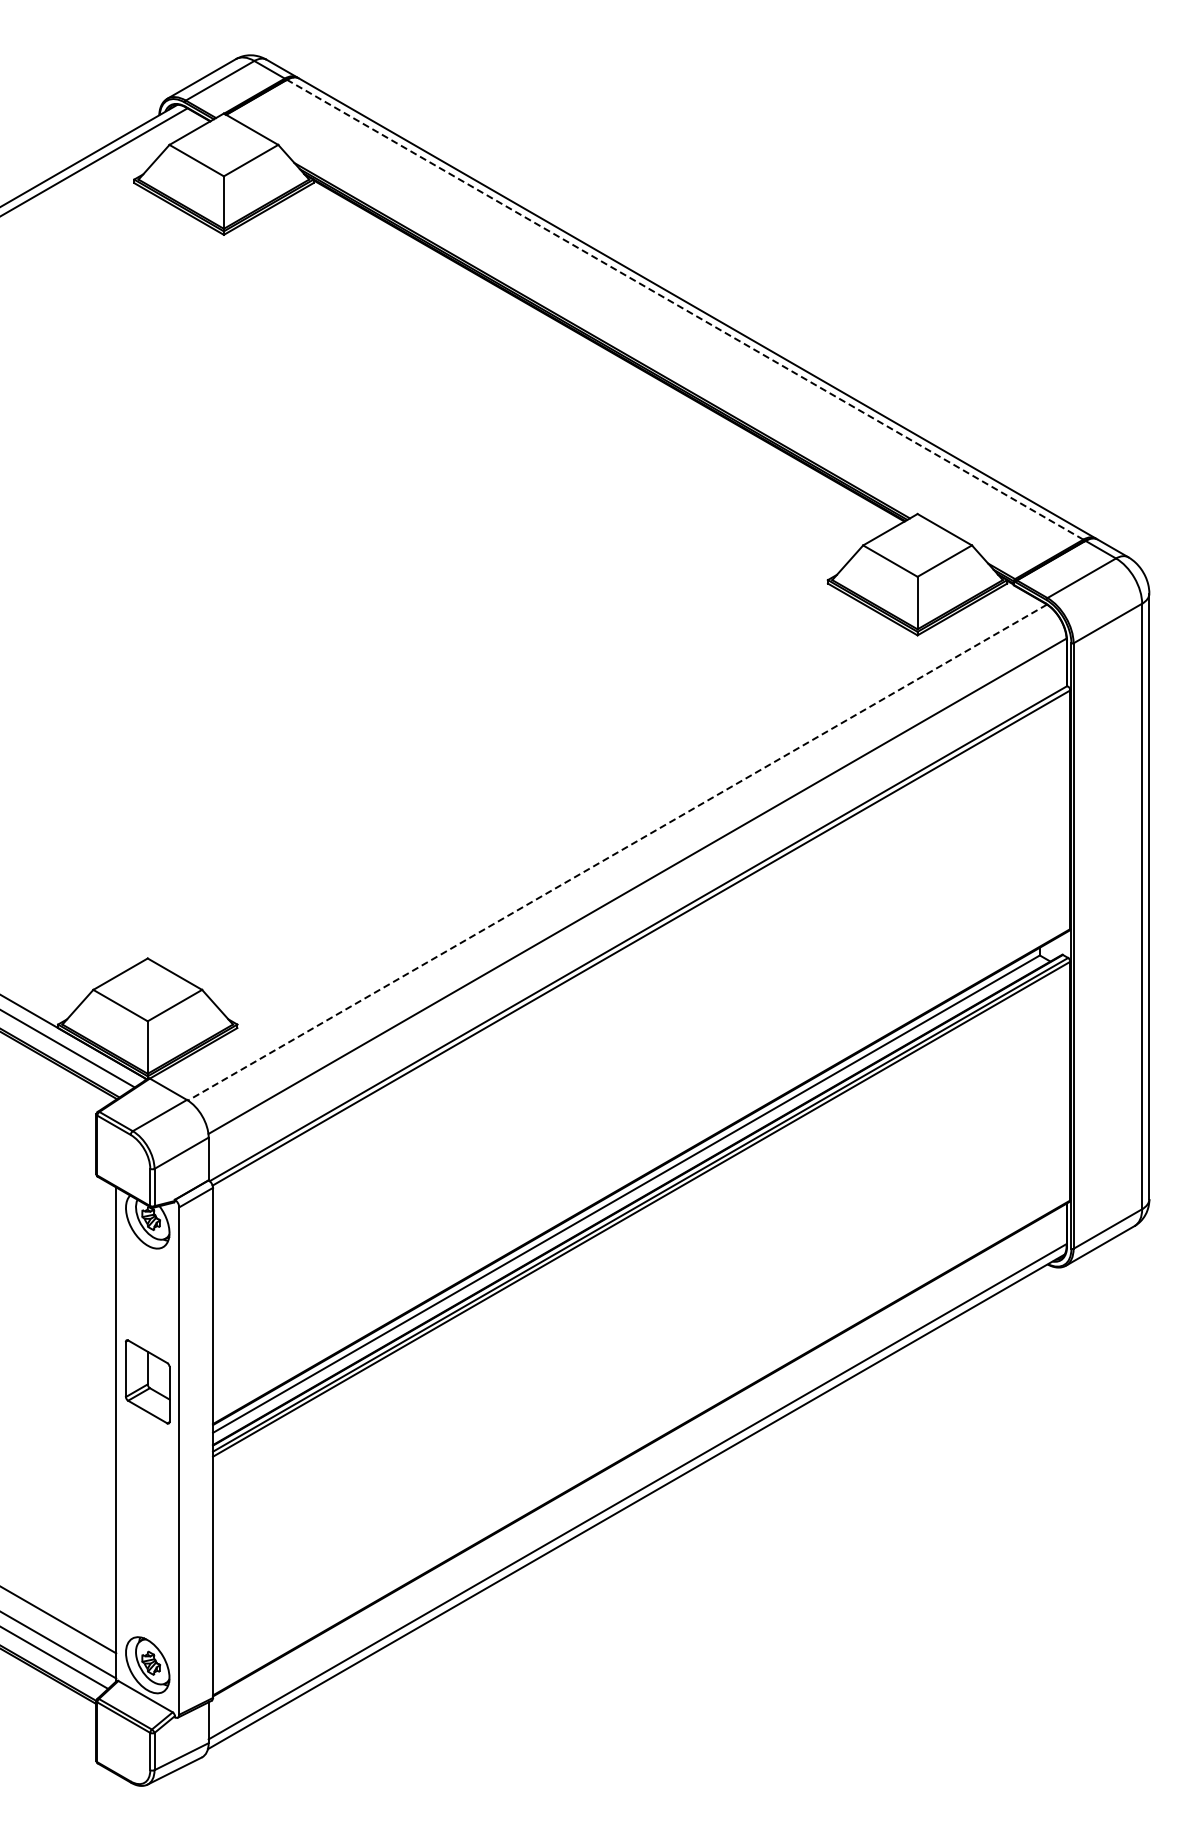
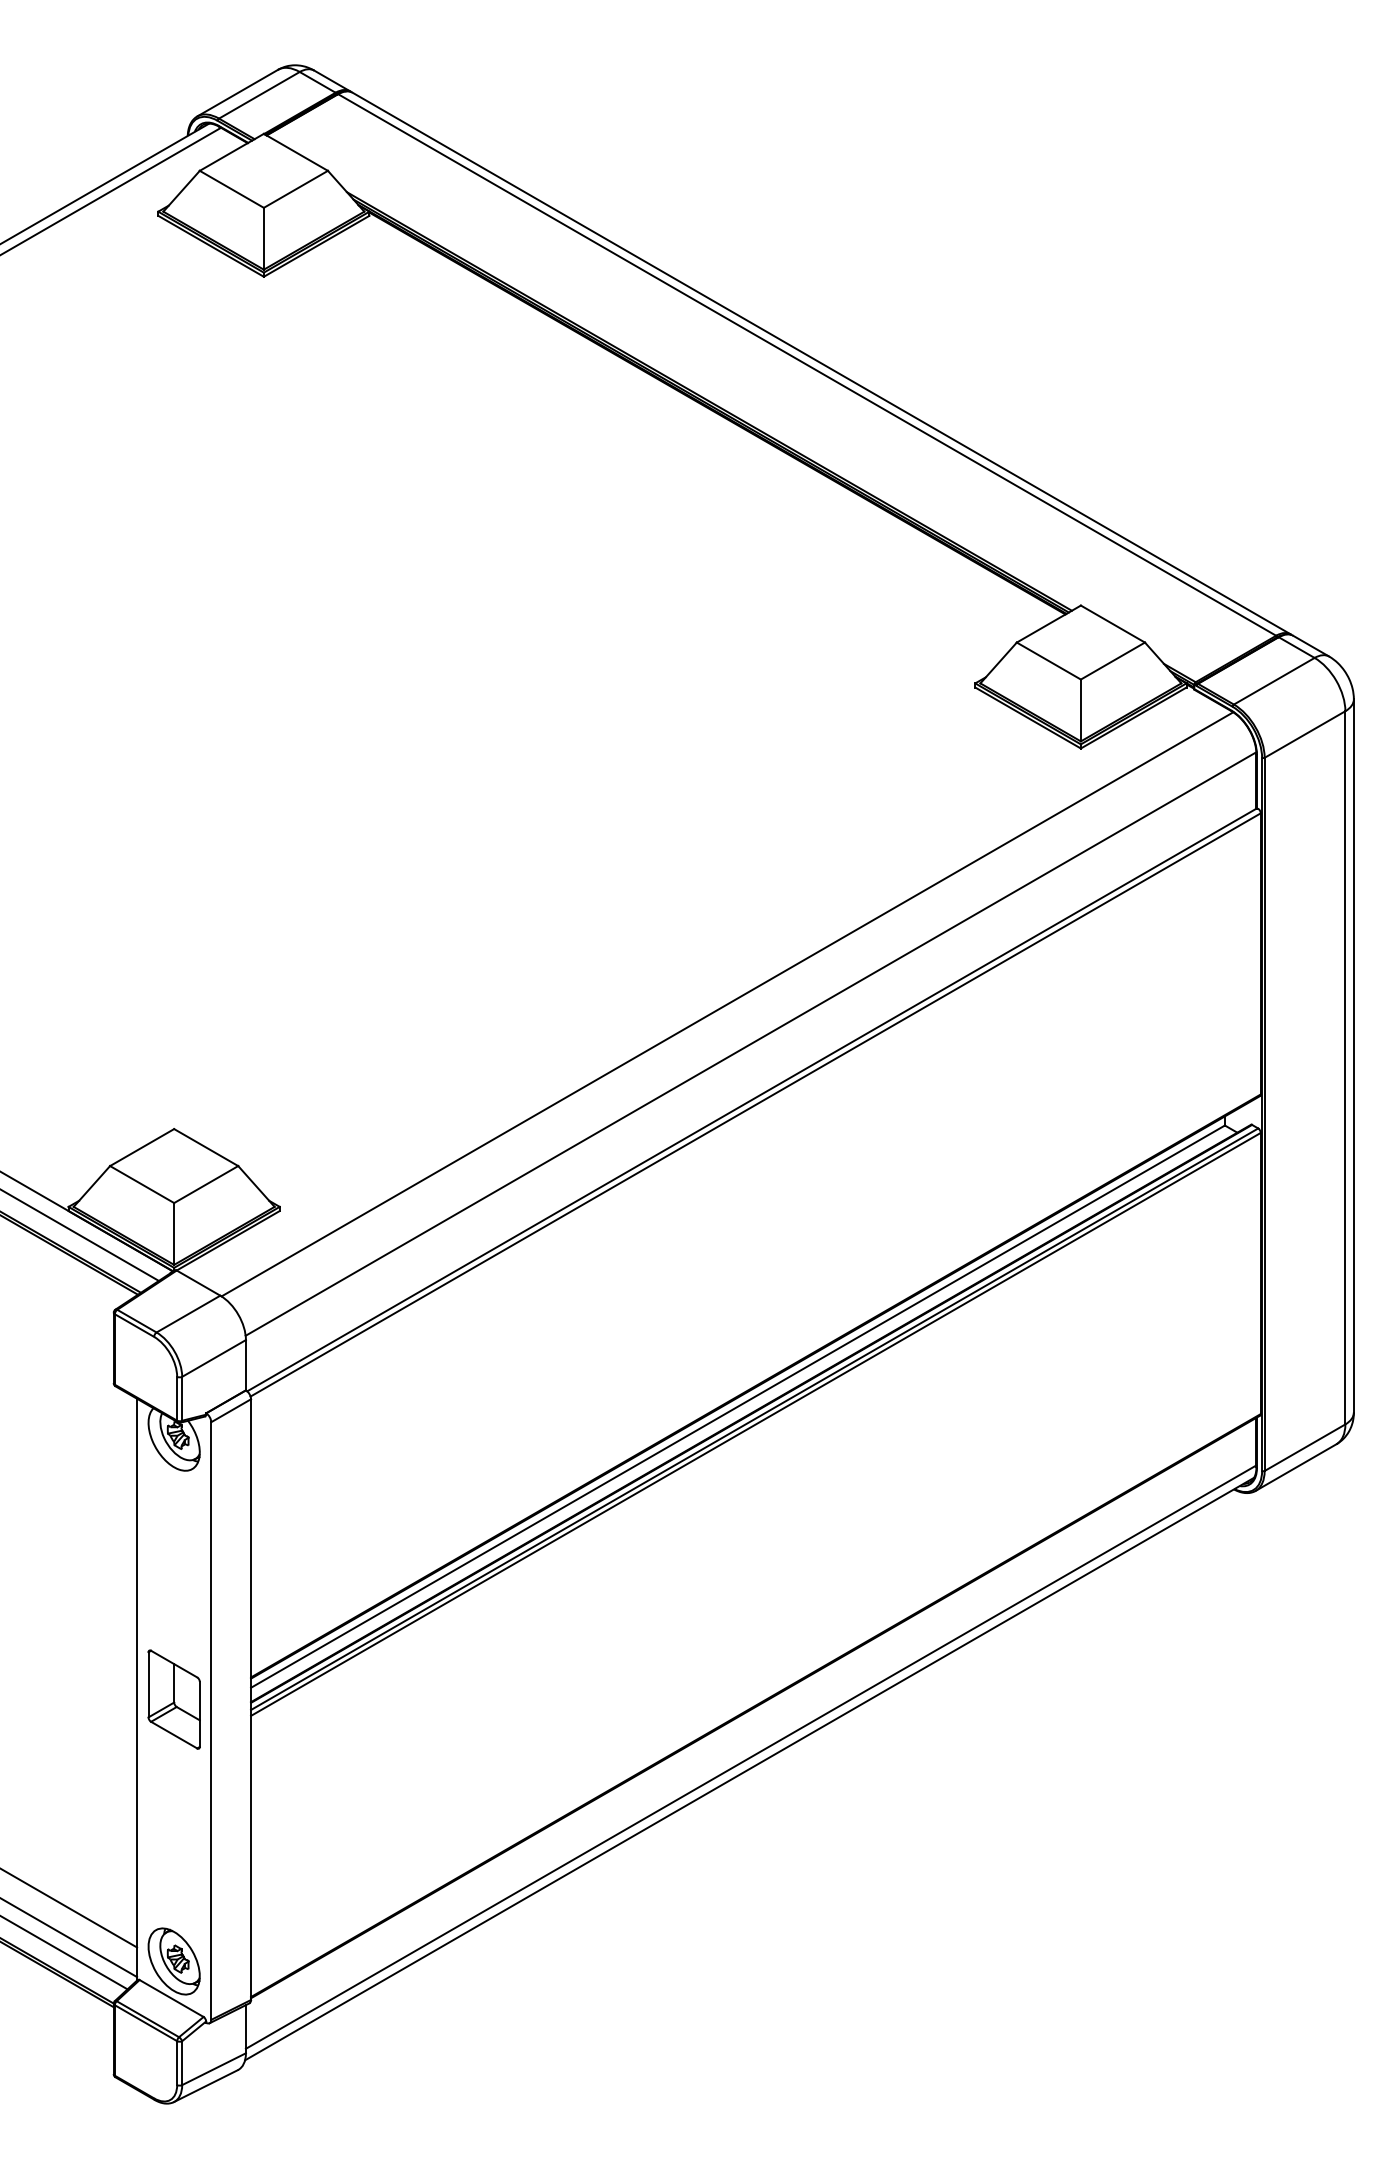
line: (685, 309) -> (807, 364), dashed -> solid
line: (617, 852) -> (727, 1004), dashed -> solid
part: (147, 1381) -> (173, 1699), moved

